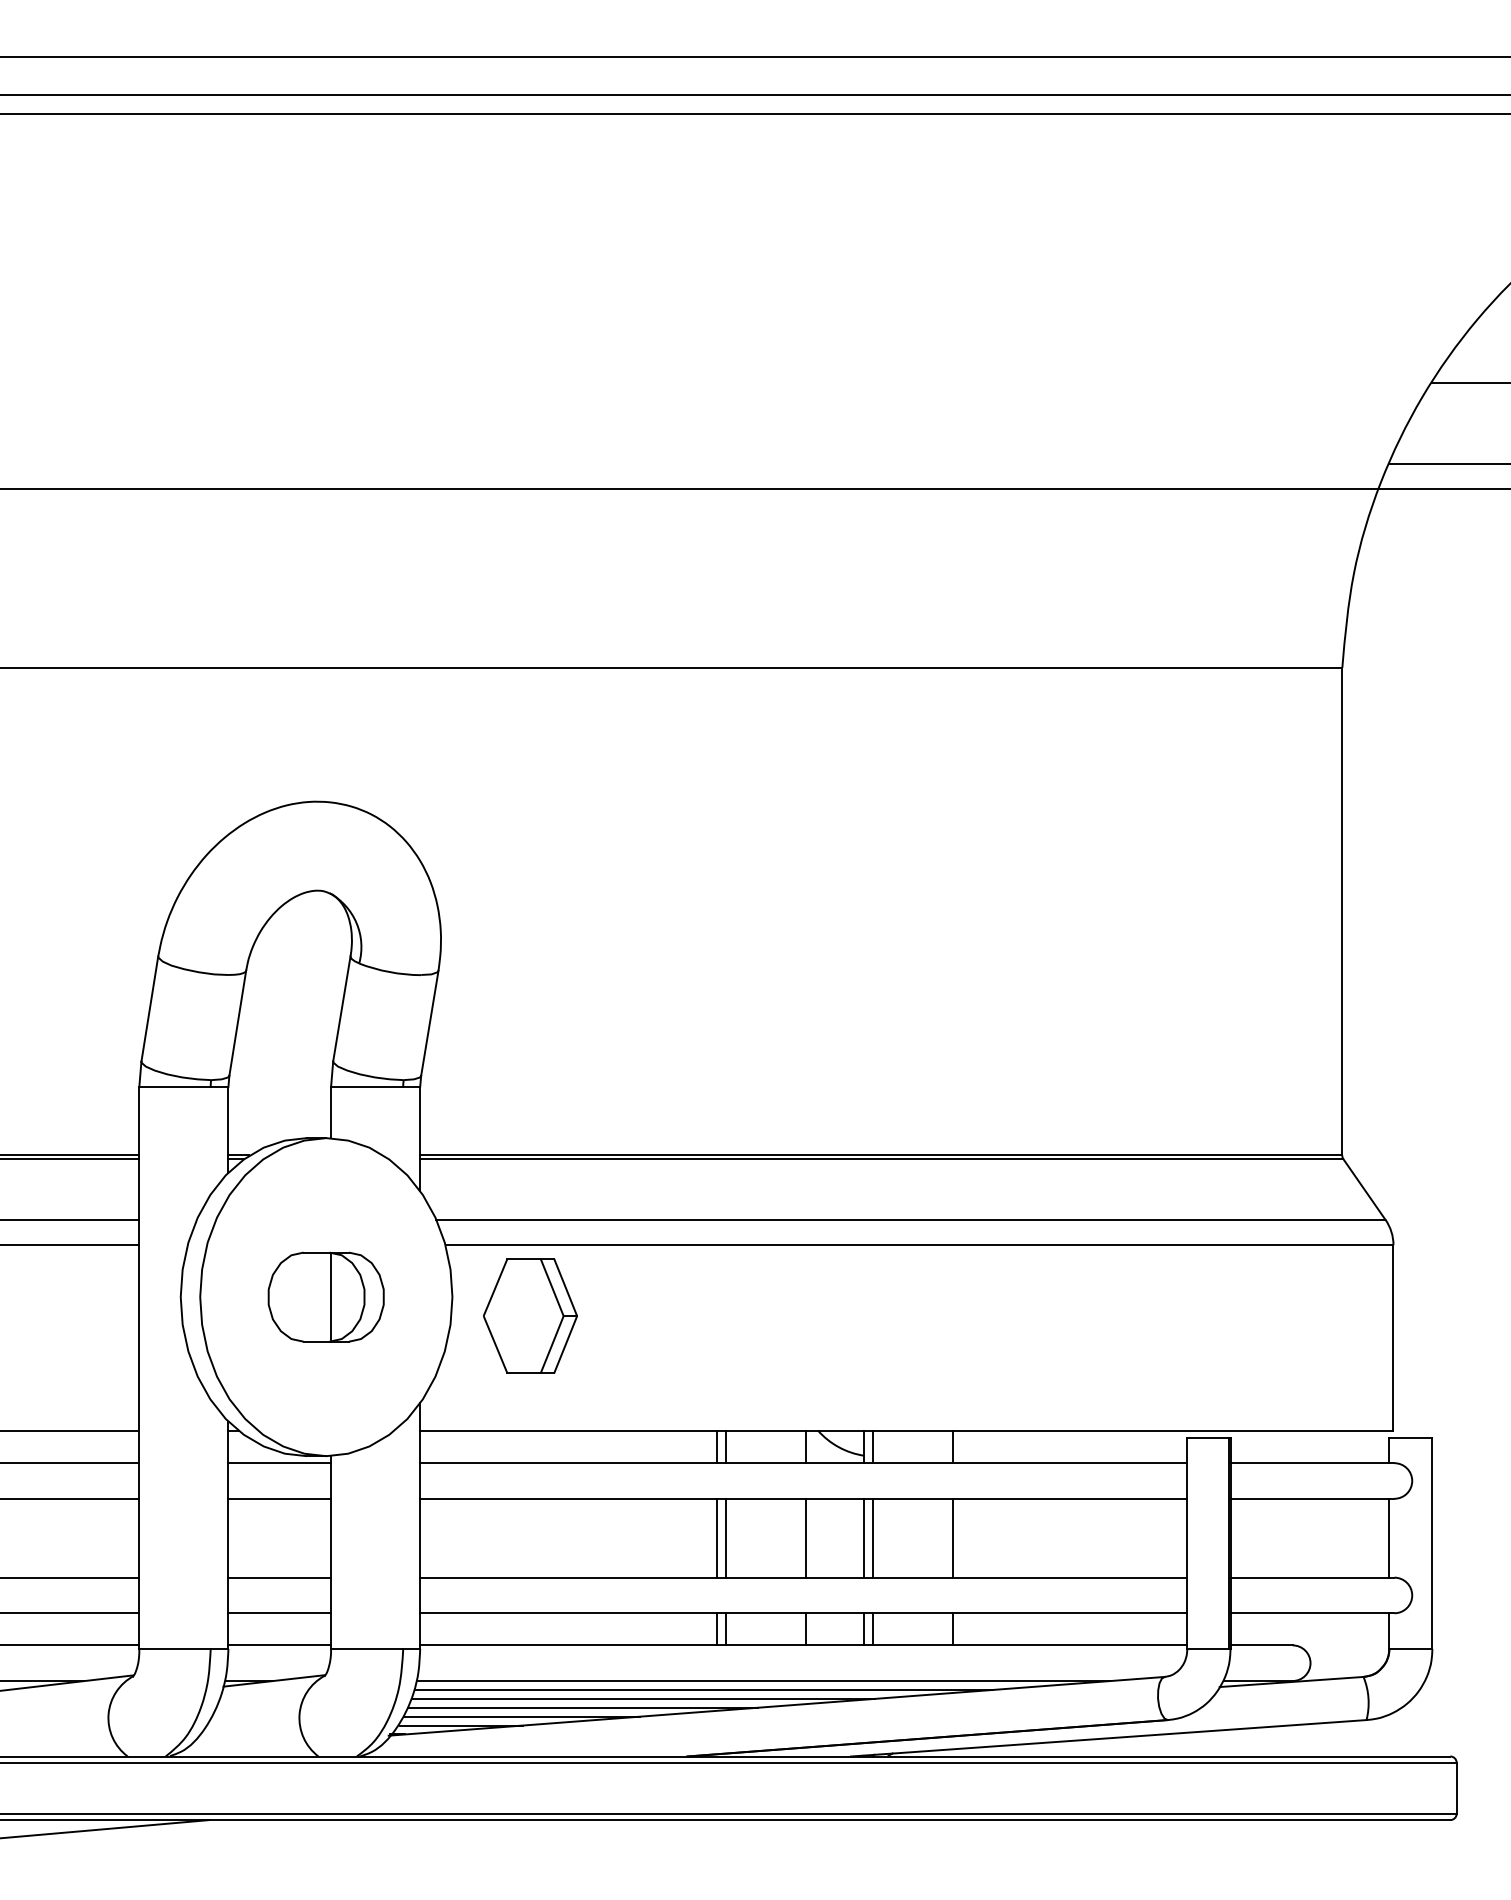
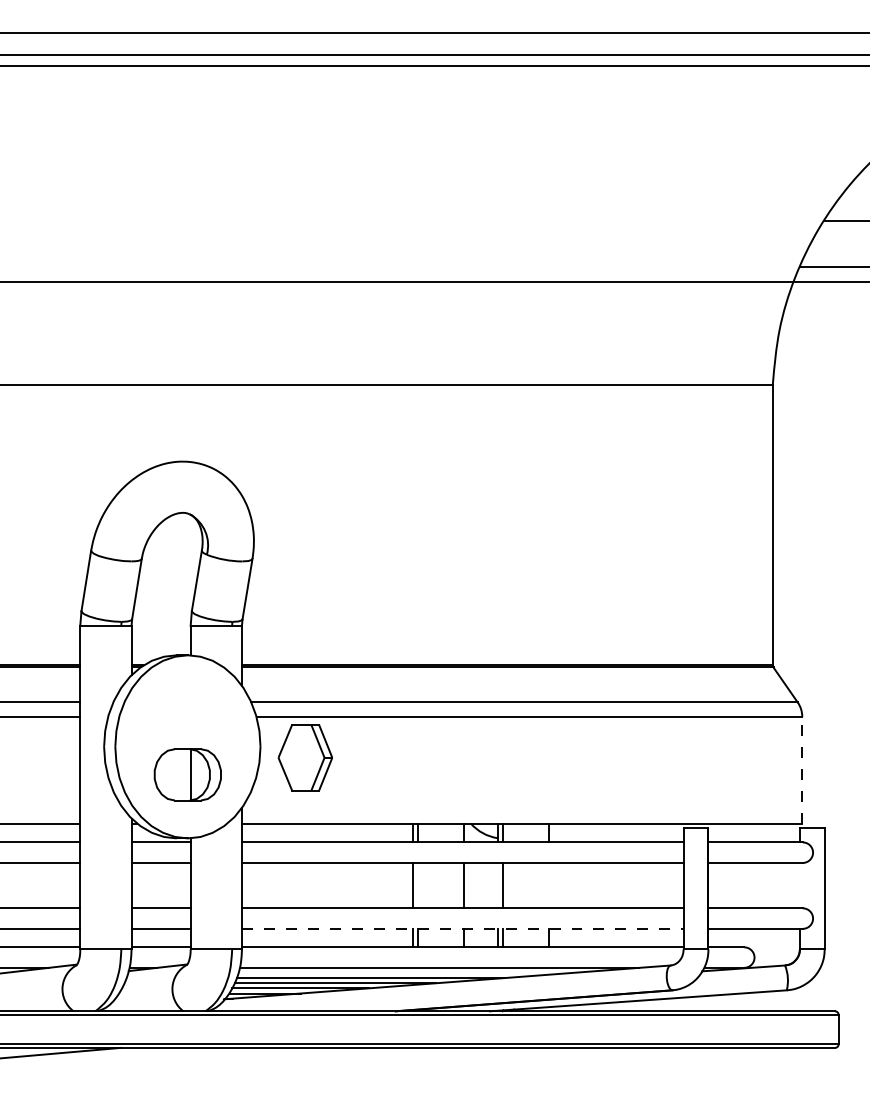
part: (325, 1296) -> (187, 774), moved
line: (1393, 1336) -> (802, 769), solid -> dashed
line: (726, 1537) -> (418, 885), removed
line: (864, 1537) -> (497, 885), removed
line: (952, 1537) -> (548, 885), removed
line: (1388, 1537) -> (799, 885), removed
line: (803, 1612) -> (462, 928), solid -> dashed
line: (704, 1689) -> (405, 972), removed

